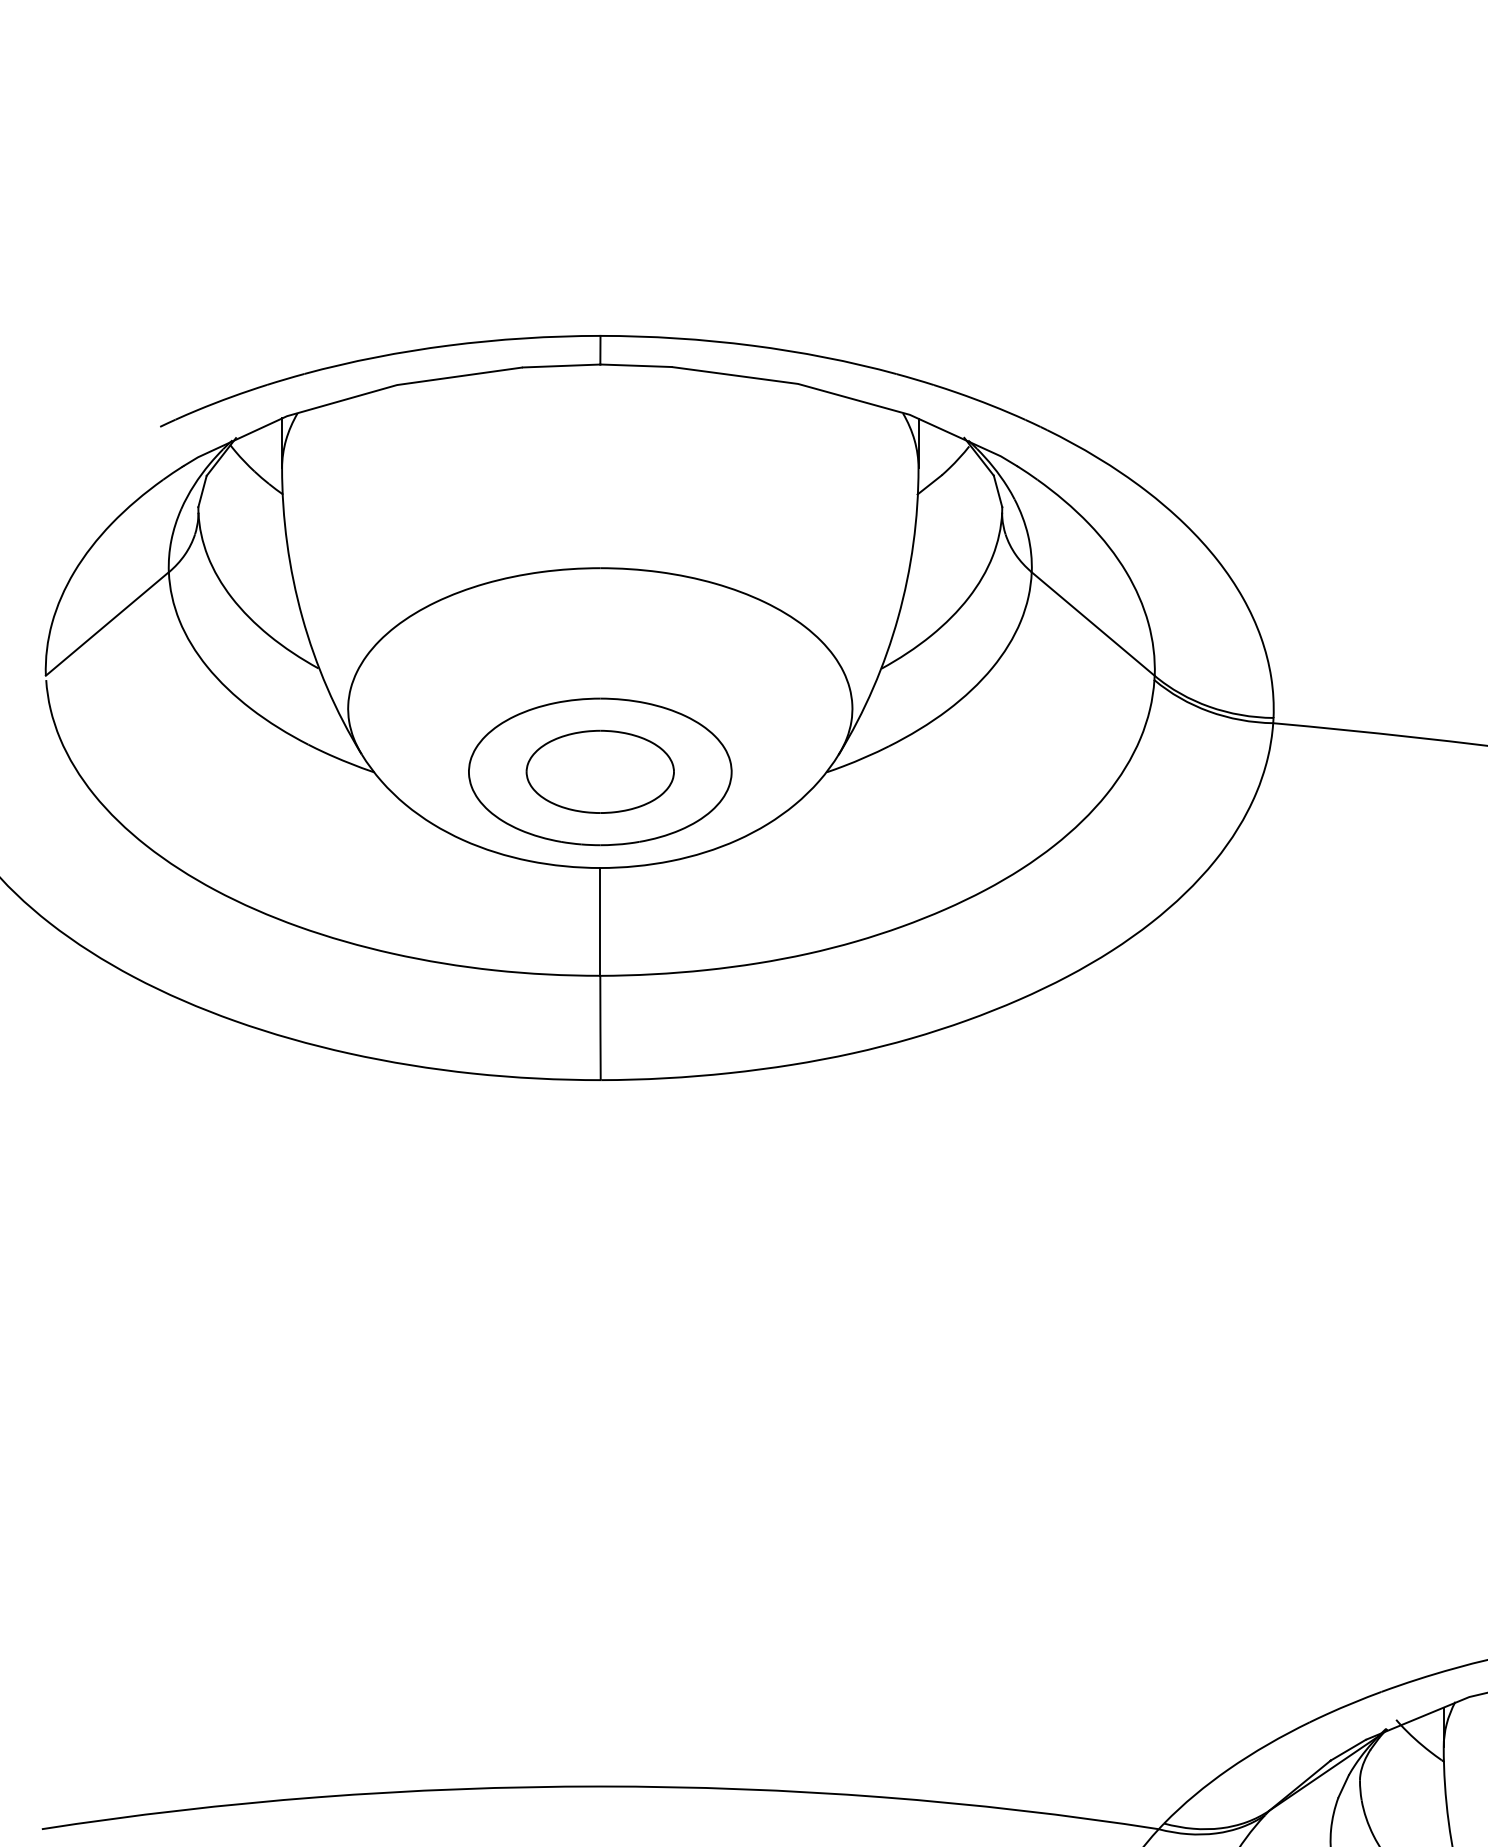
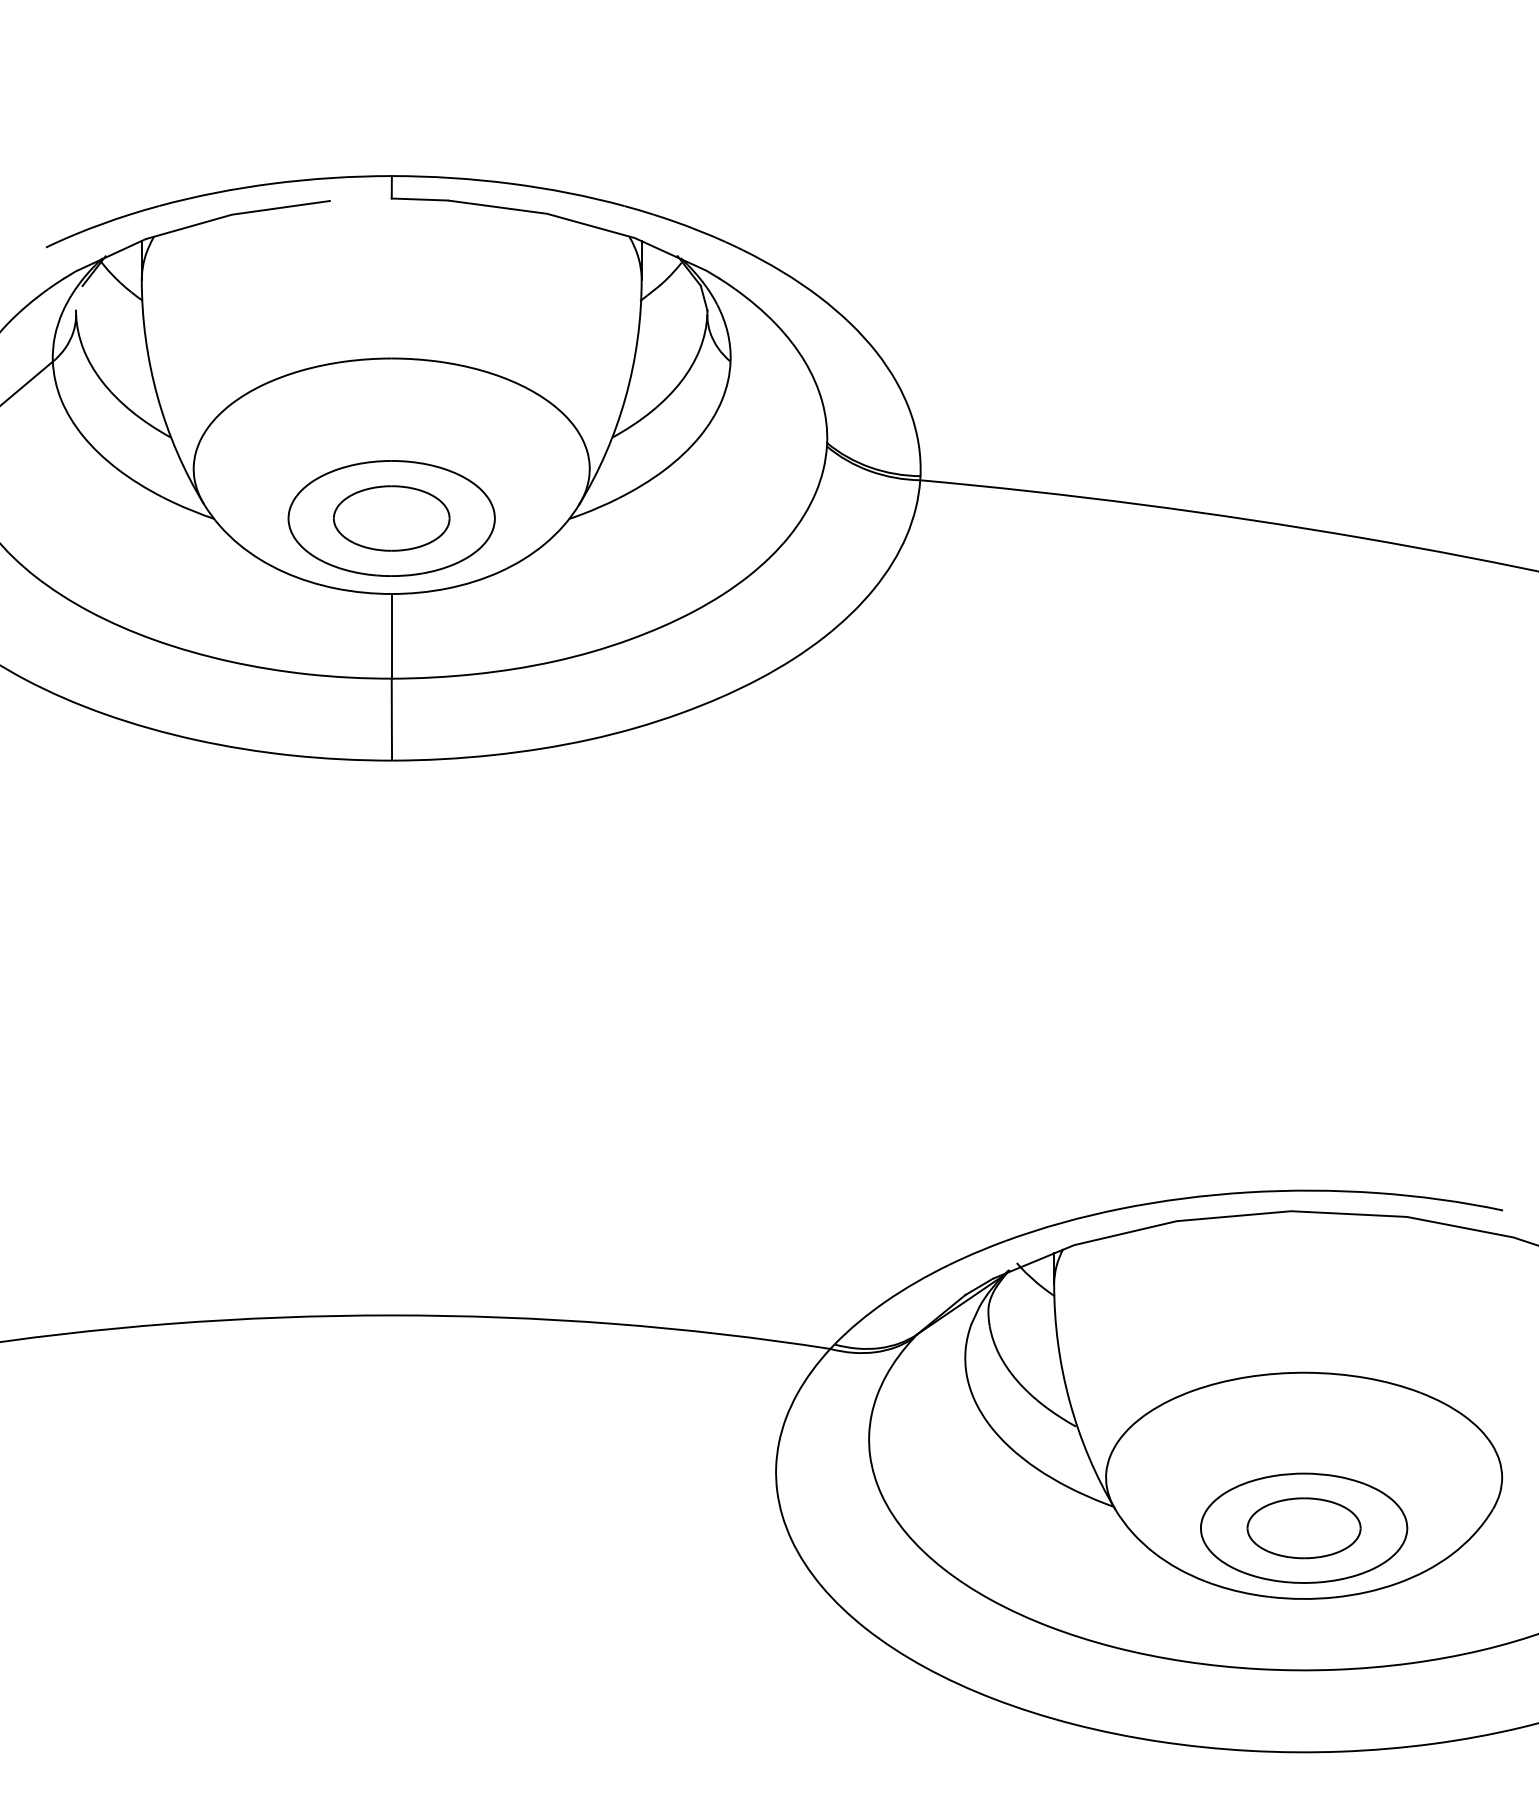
line: (560, 365) -> (360, 199), removed
line: (202, 491) -> (79, 298), removed
line: (1092, 624) -> (778, 402), removed

